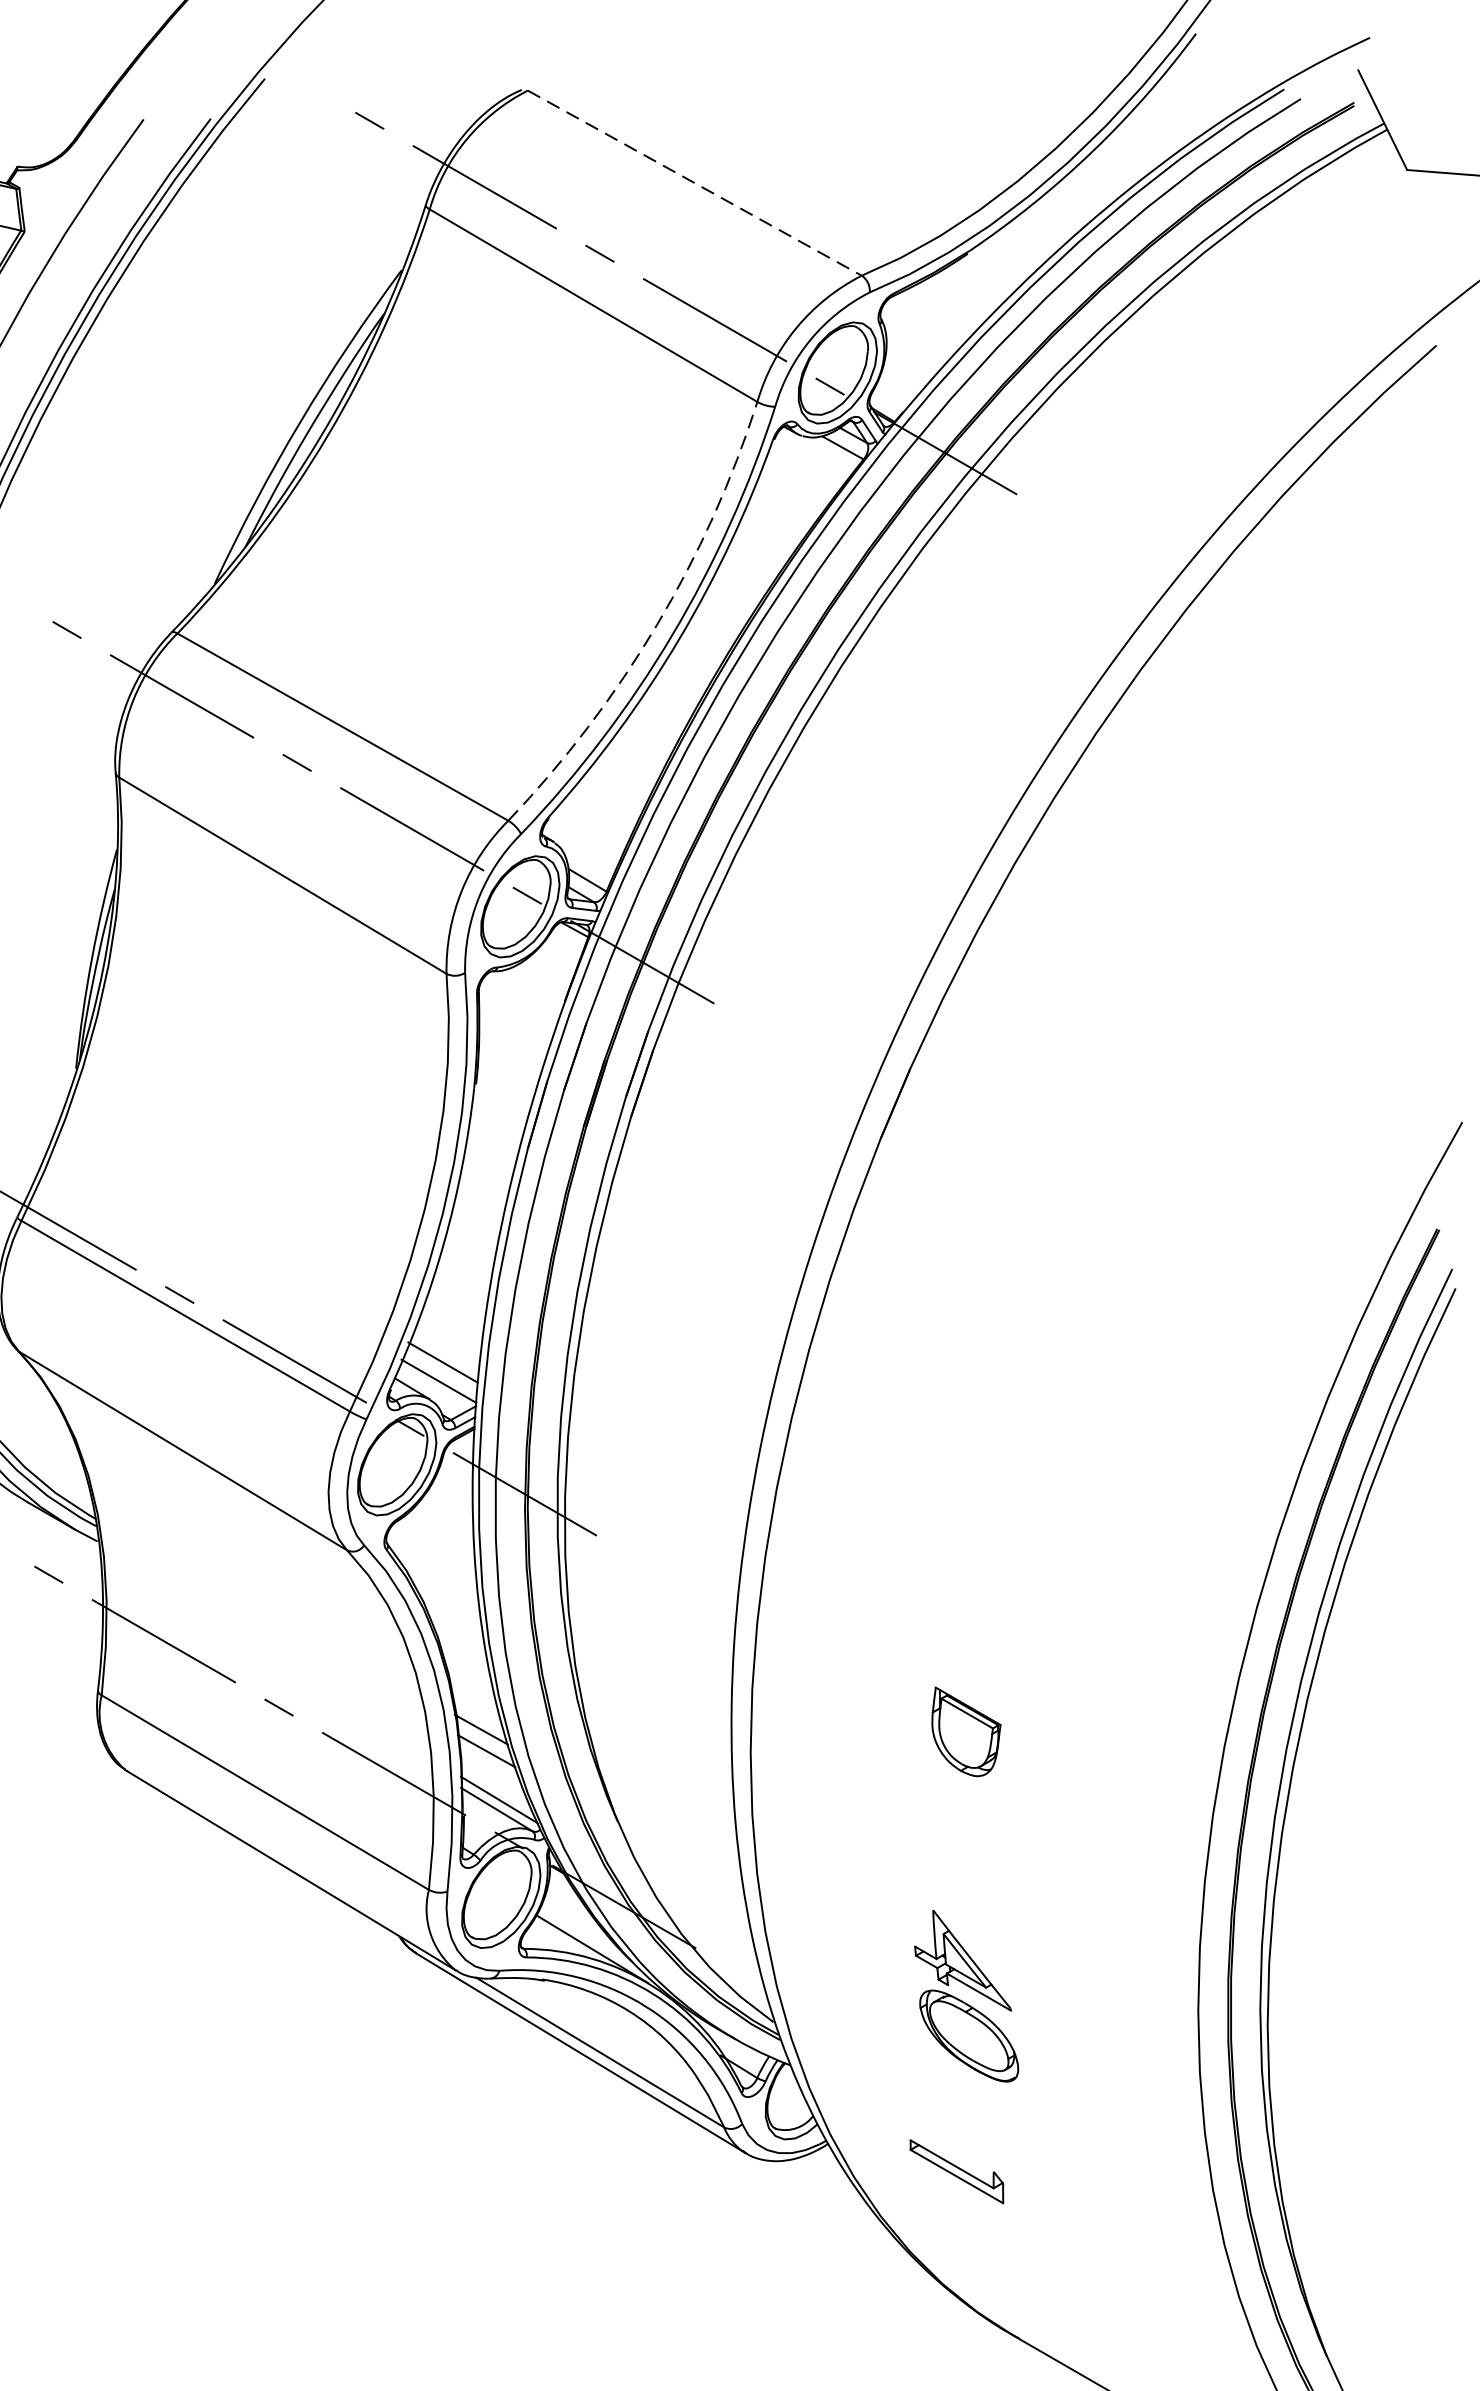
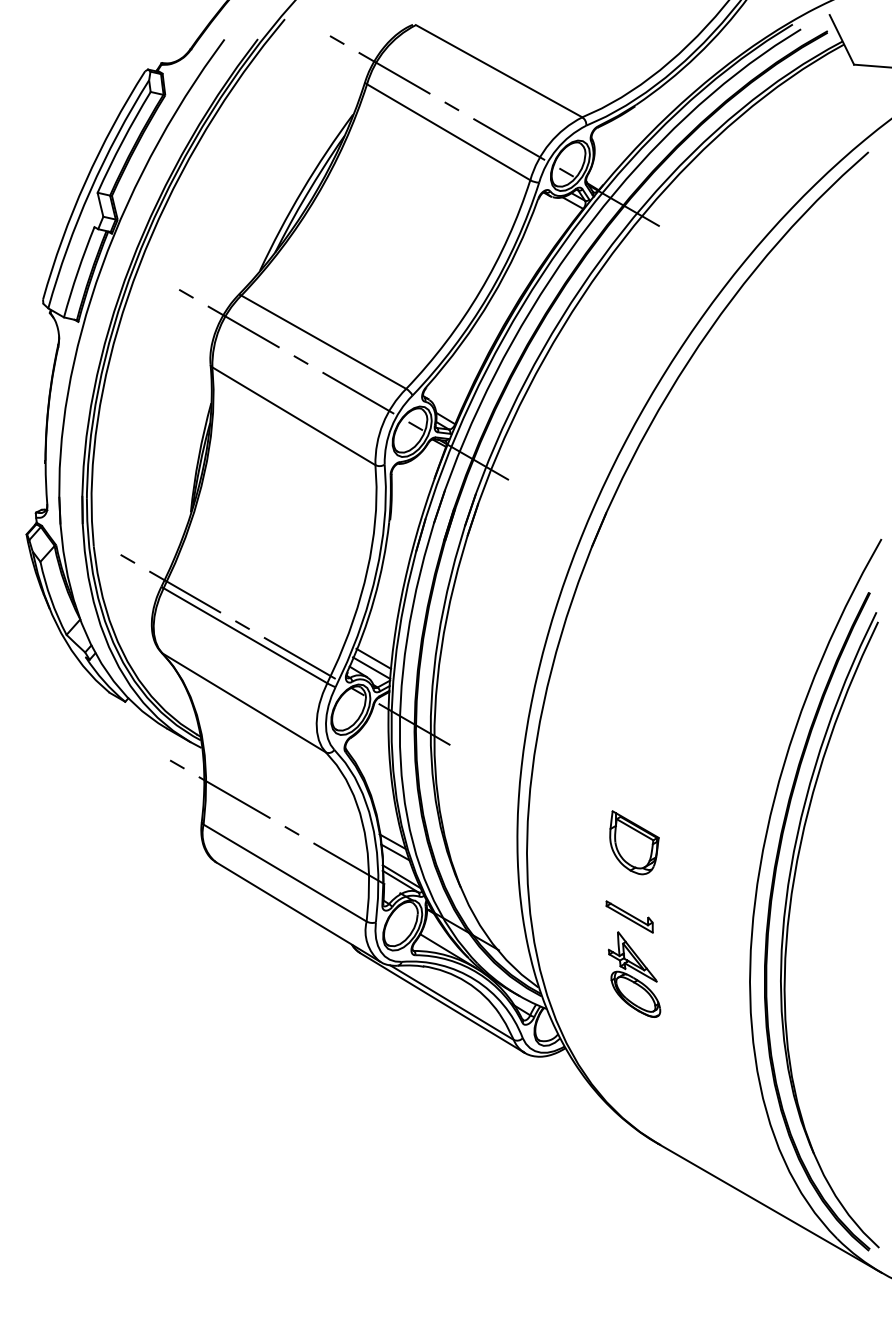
line: (695, 183) -> (499, 71), dashed -> solid
arc: (657, 625) -> (480, 291), dashed -> solid
part: (966, 1731) -> (634, 842), size x1.43
part: (956, 2170) -> (629, 916), moved

